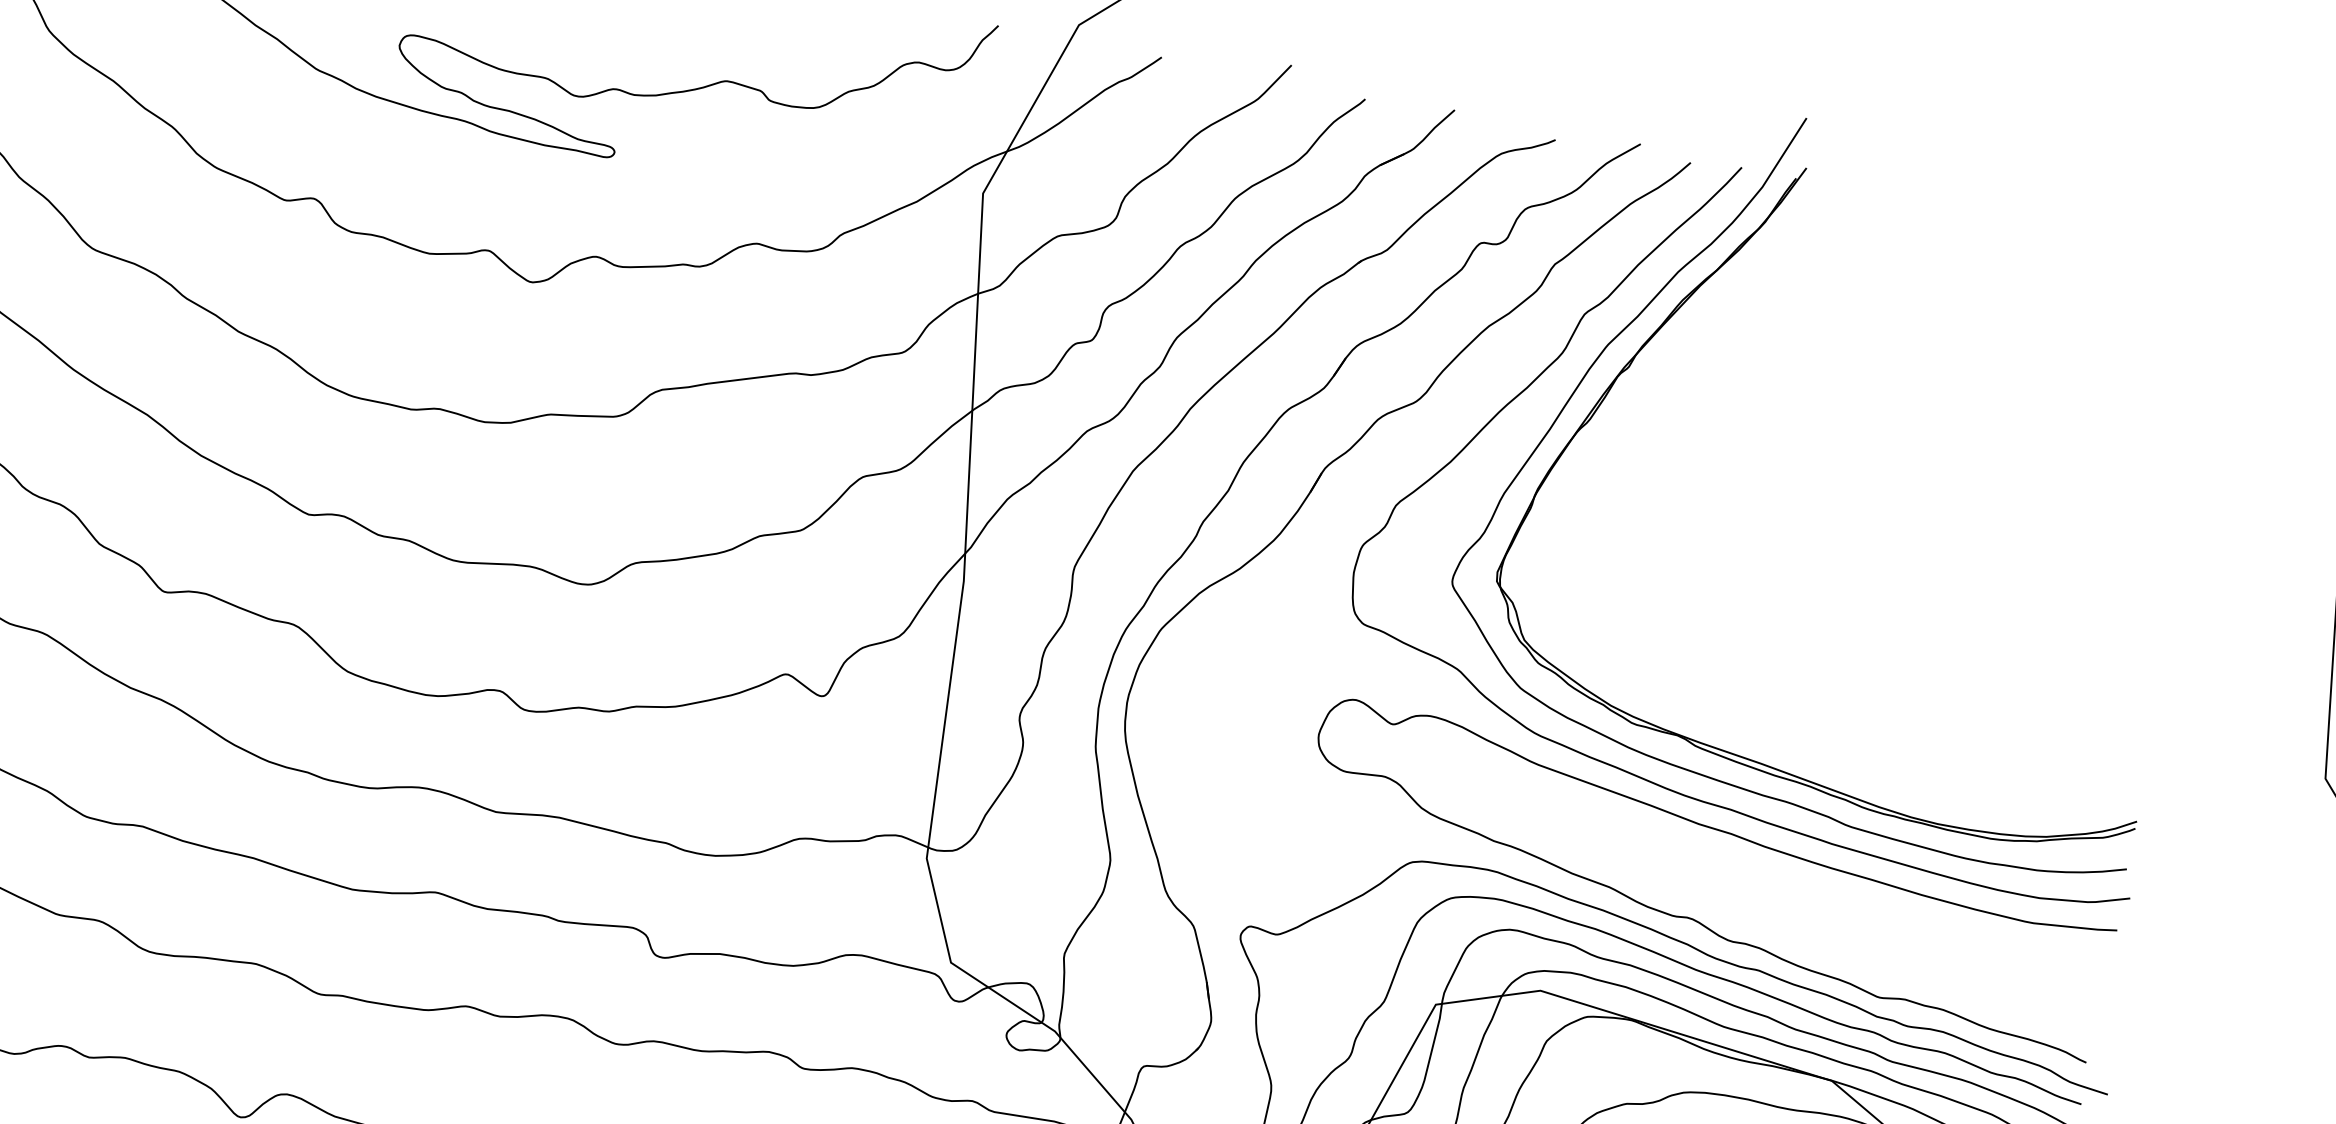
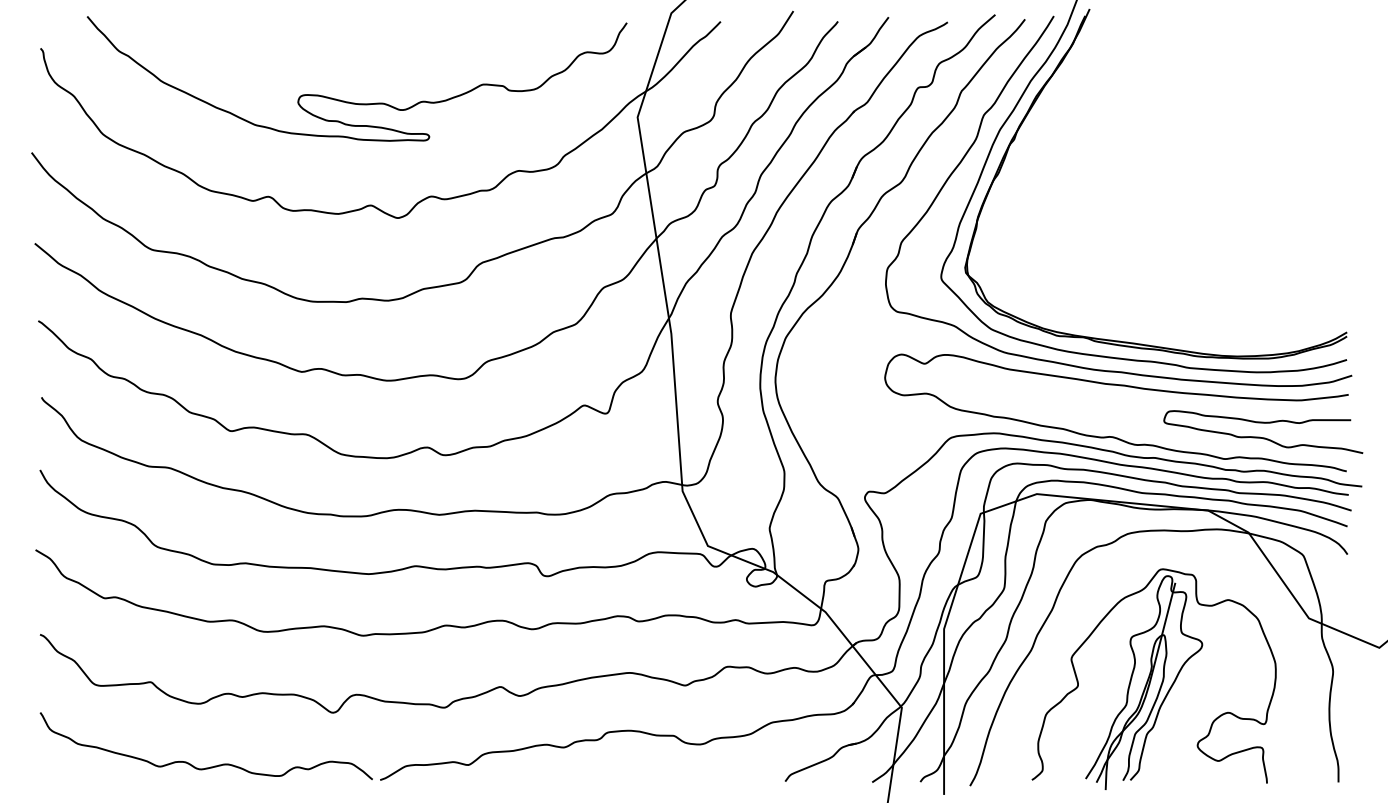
curve: (1949, 971) -> (1260, 436), added

